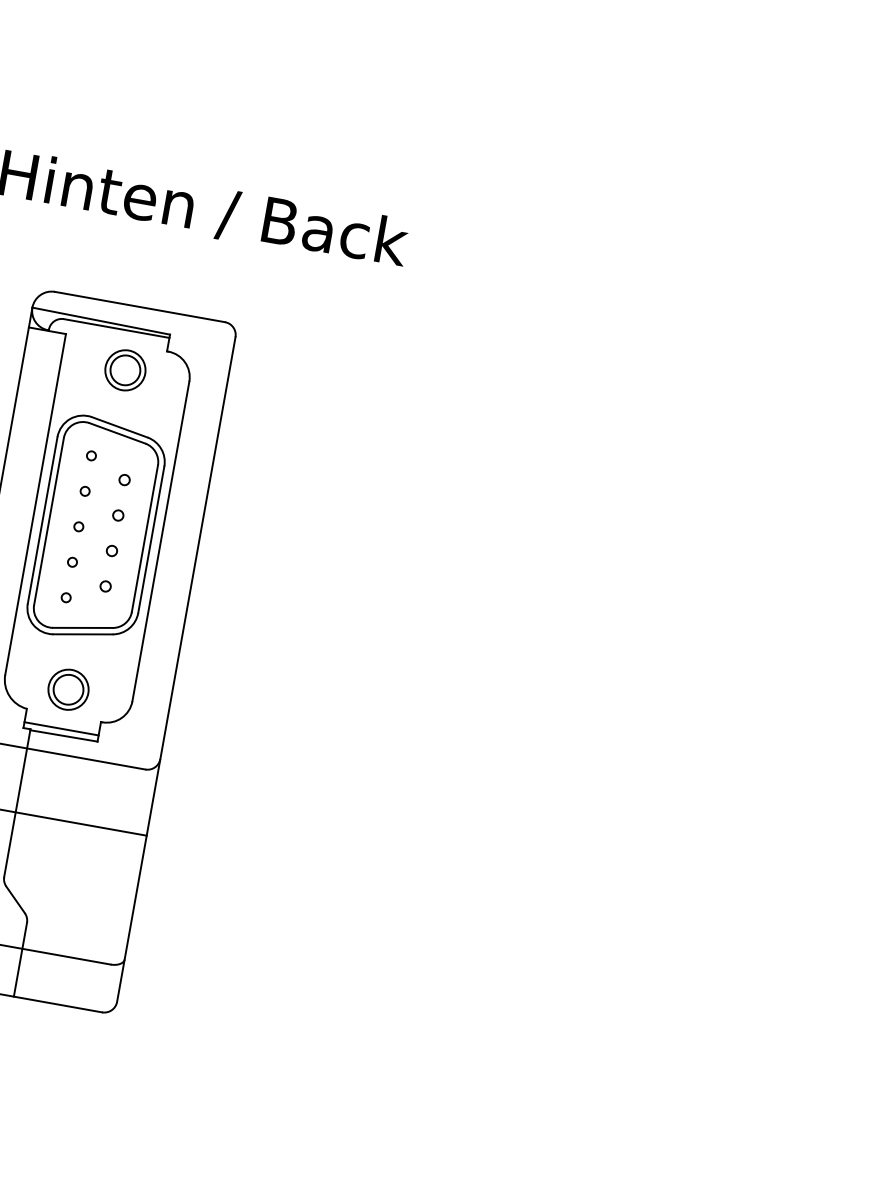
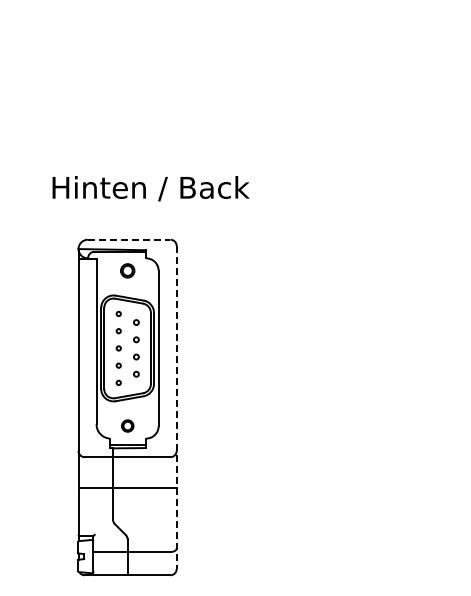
line: (140, 306) -> (129, 239), solid -> dashed
part: (125, 369) -> (127, 270), size x0.7
line: (175, 669) -> (176, 407), solid -> dashed
part: (68, 688) -> (127, 425), size x0.6

